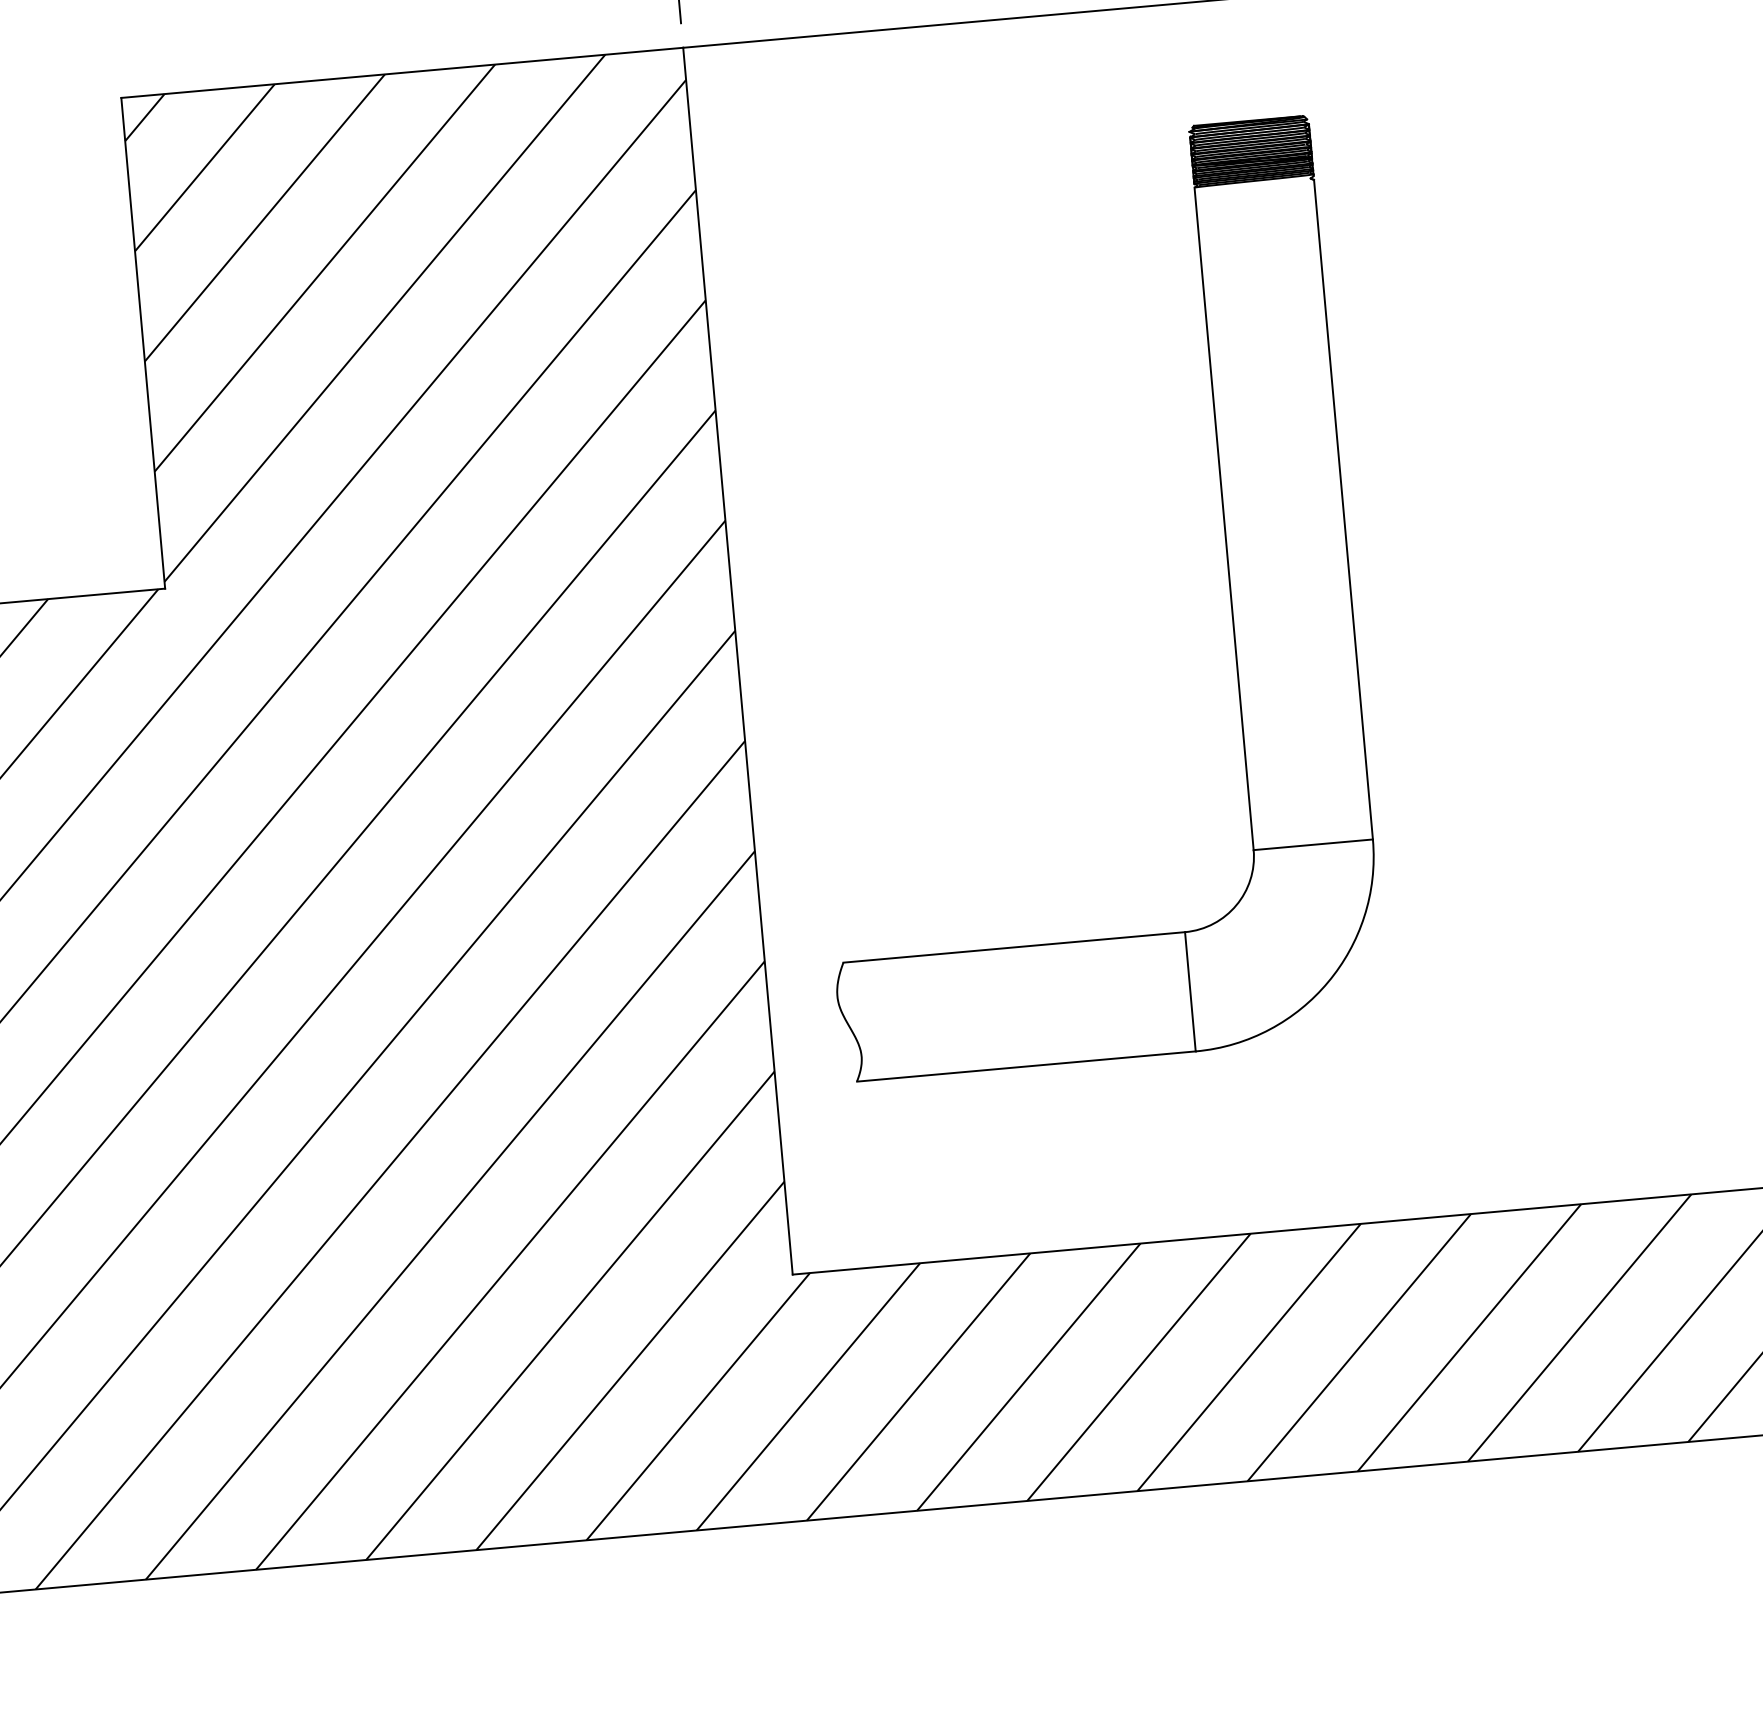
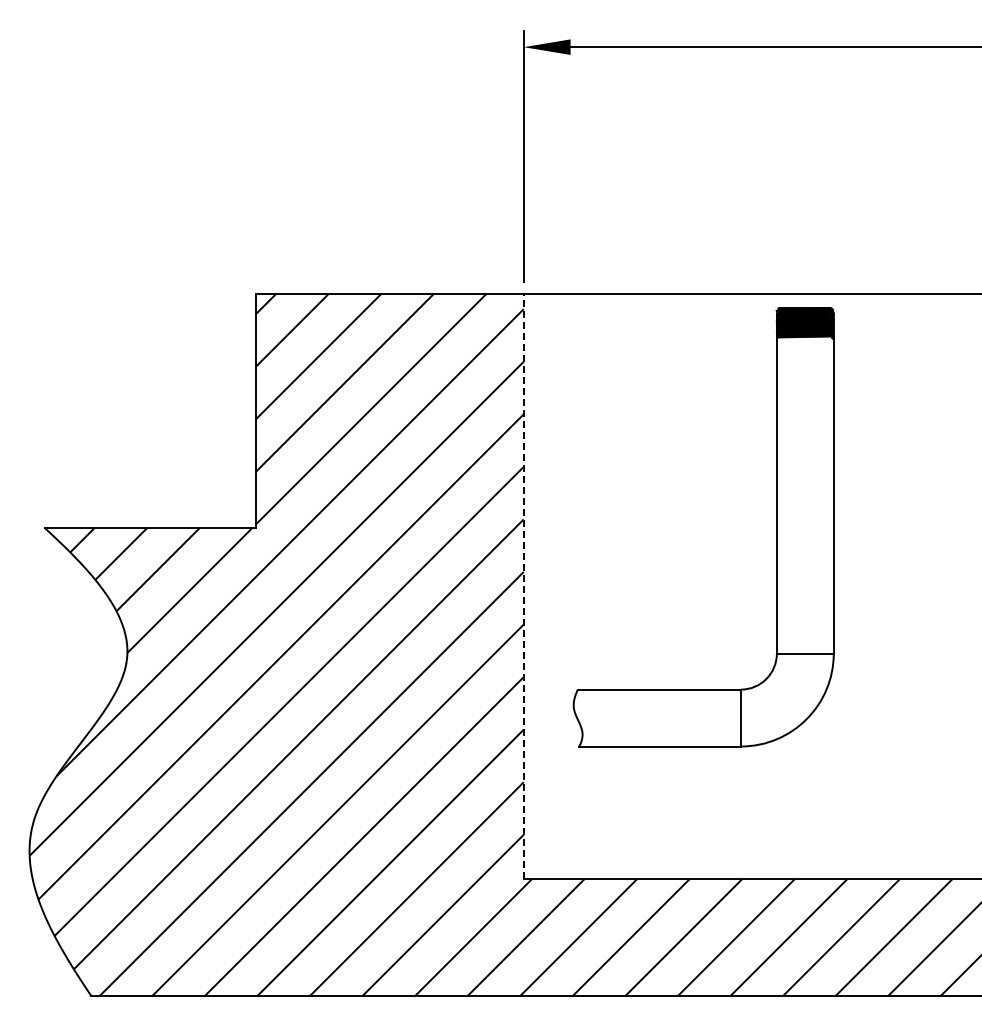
part: (1229, 585) -> (776, 527), moved
line: (737, 661) -> (523, 586), solid -> dashed

